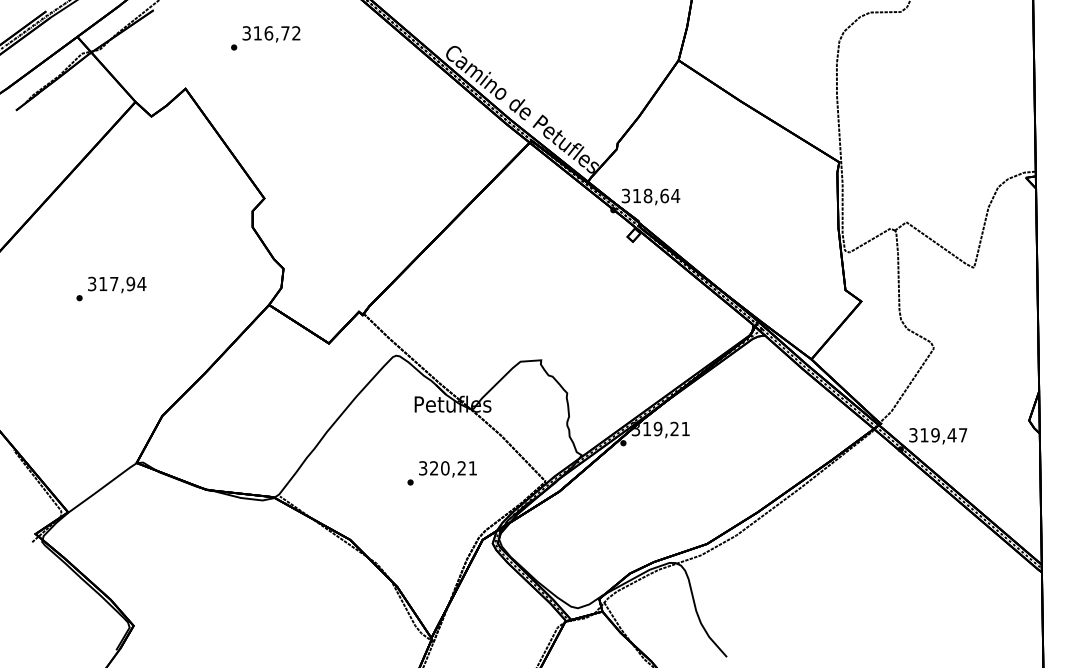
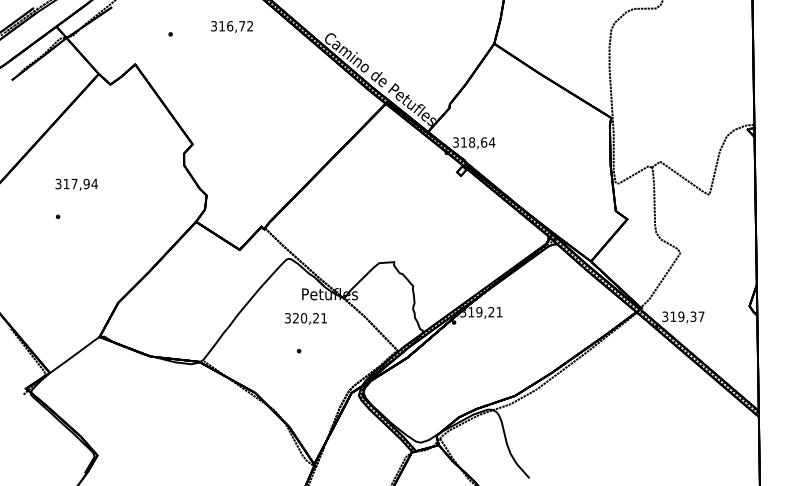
text: (271, 34) -> (232, 27), moved
text: (117, 284) -> (76, 184), moved
text: (951, 435) -> (693, 316), 319,47 -> 319,37
text: (447, 469) -> (305, 319), moved

